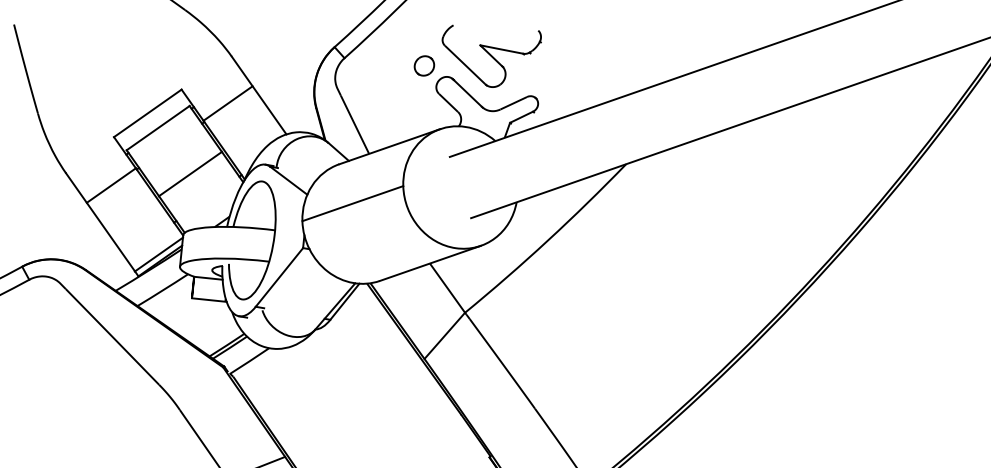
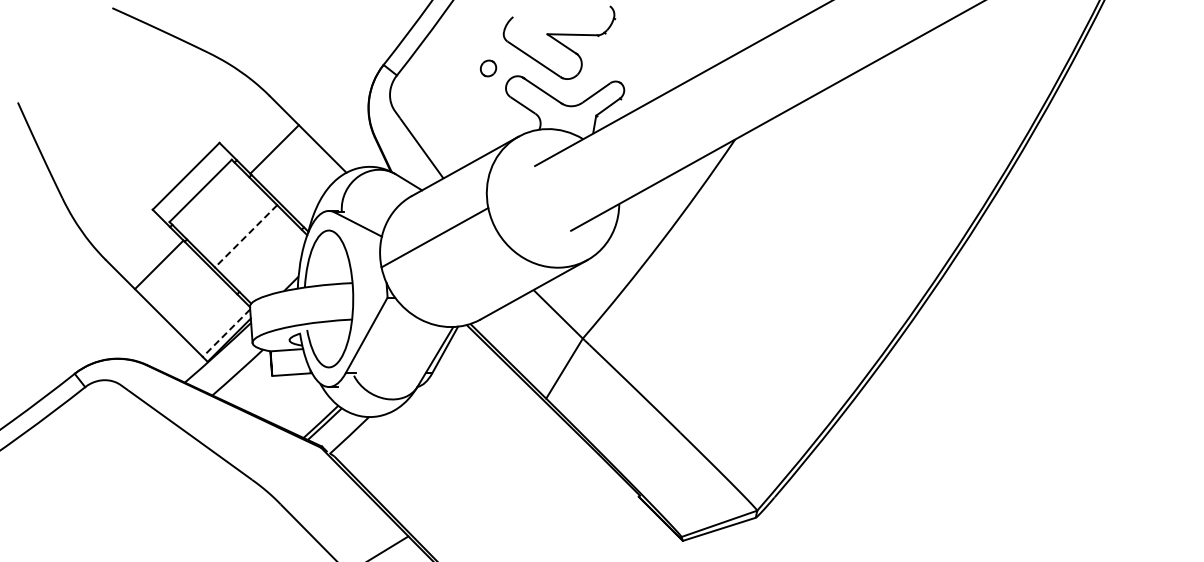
part: (424, 65) -> (488, 68), size x0.7
line: (189, 174) -> (245, 236), solid -> dashed
line: (158, 254) -> (226, 333), solid -> dashed

